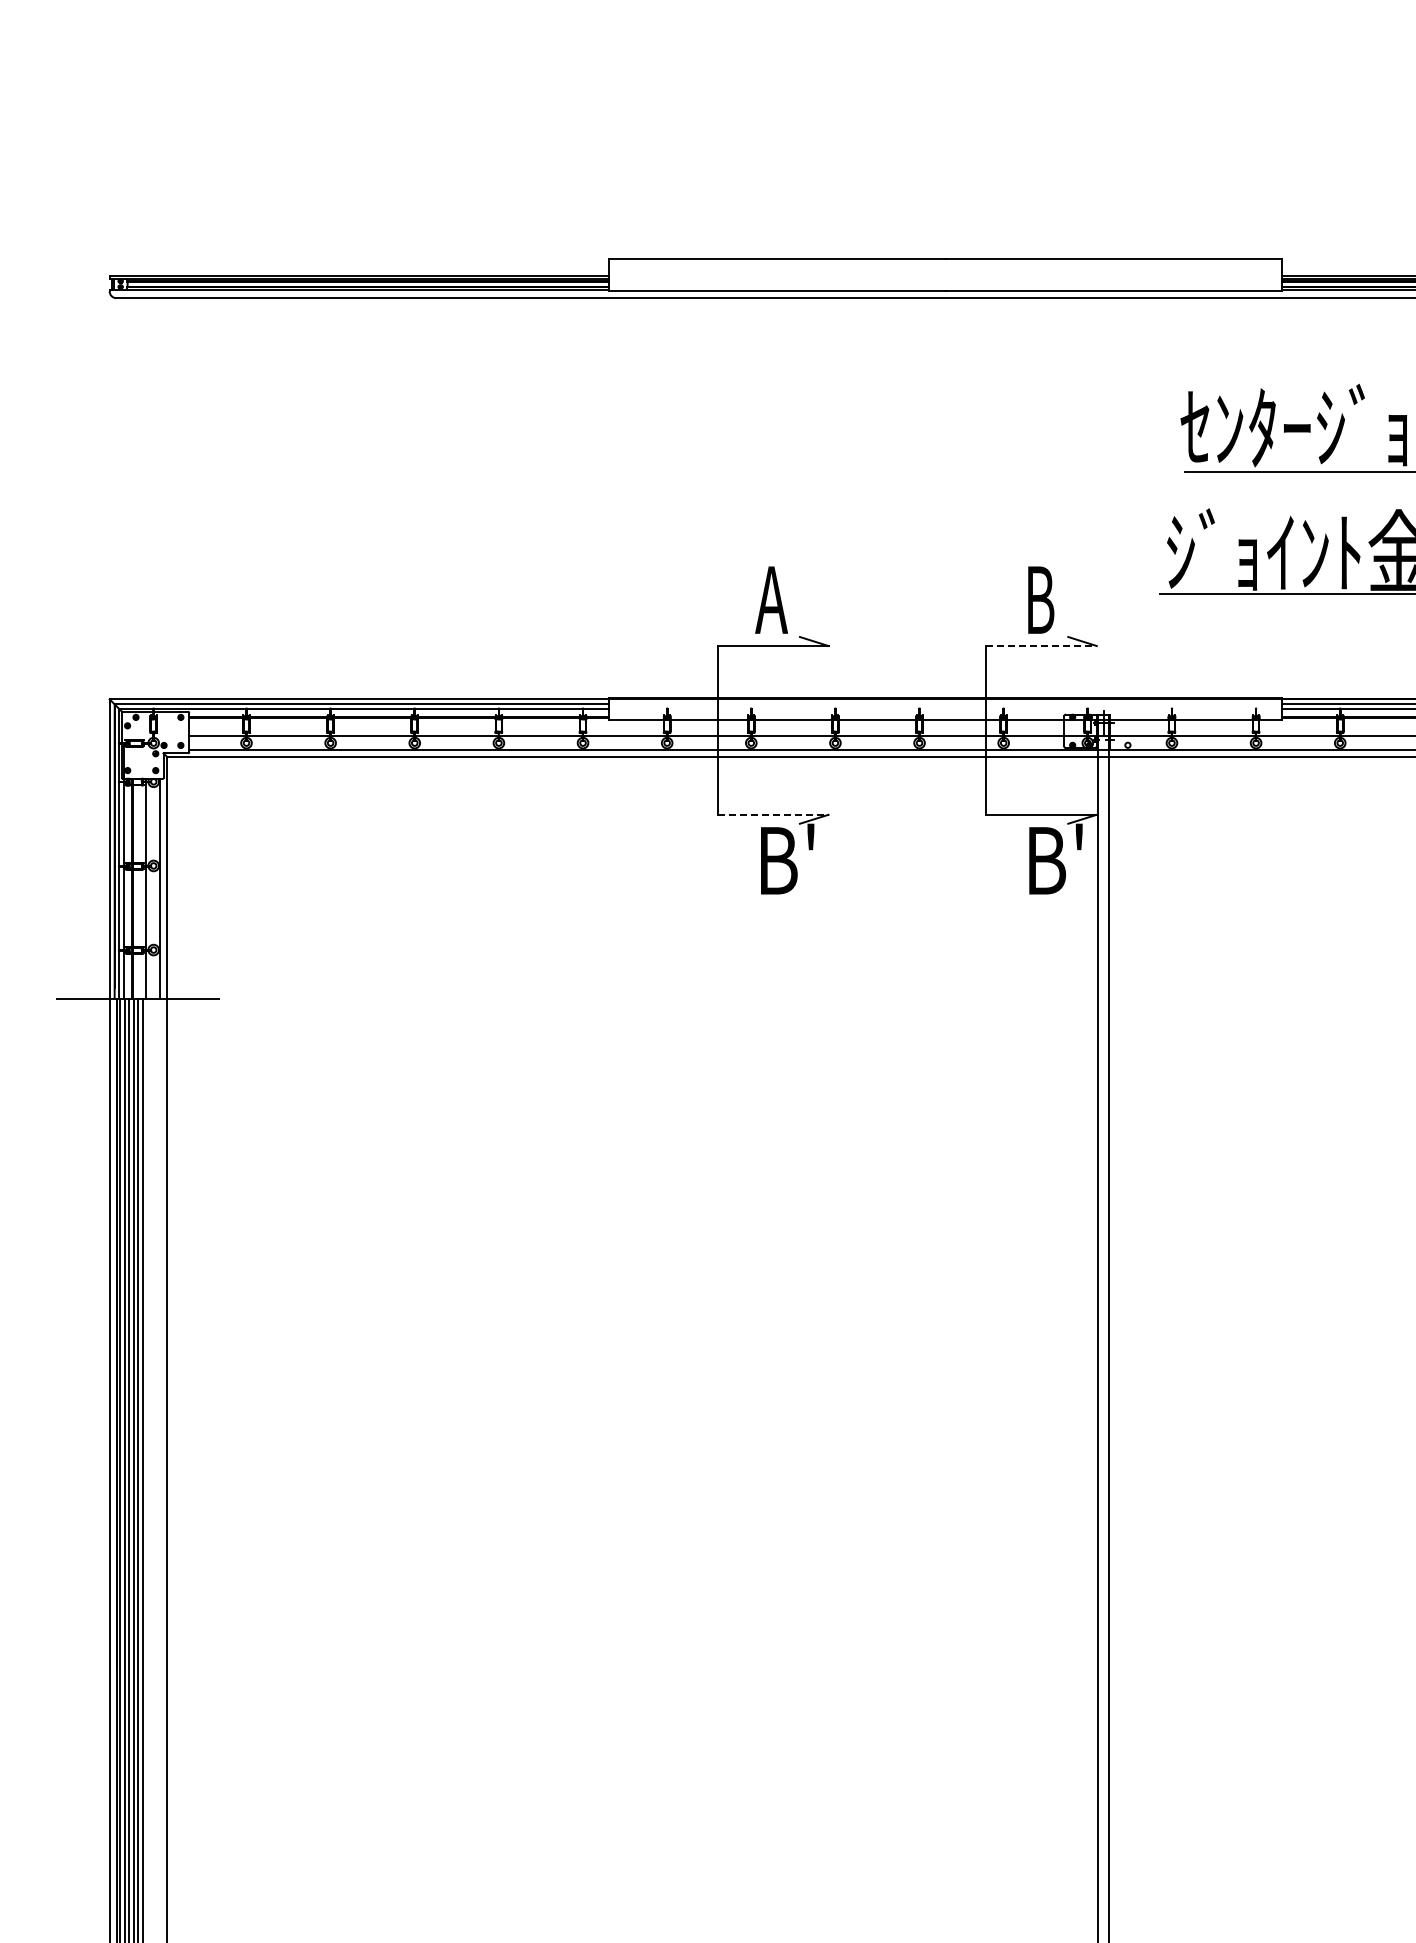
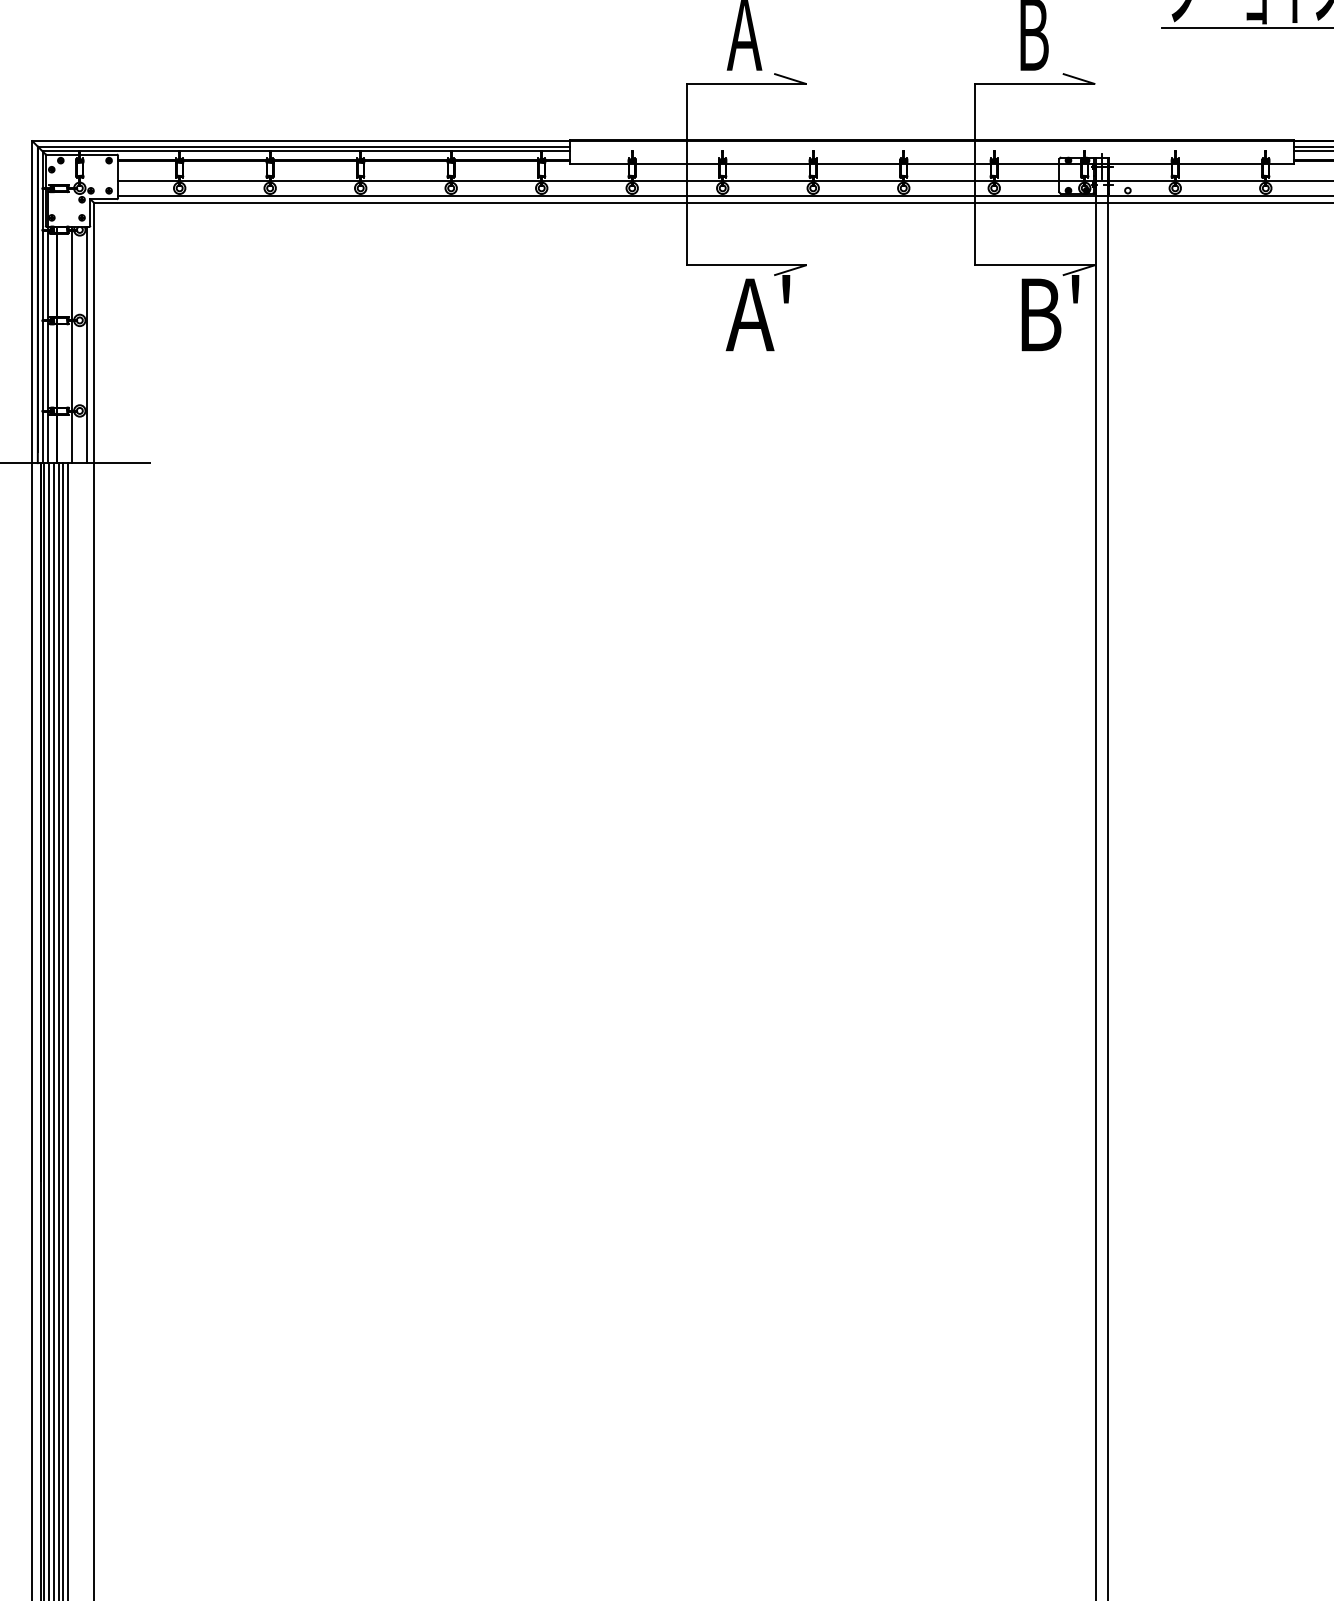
line: (1041, 646) -> (1034, 84), dashed -> solid
line: (773, 814) -> (746, 265), dashed -> solid
text: (784, 858) -> (758, 312), B' -> A'

